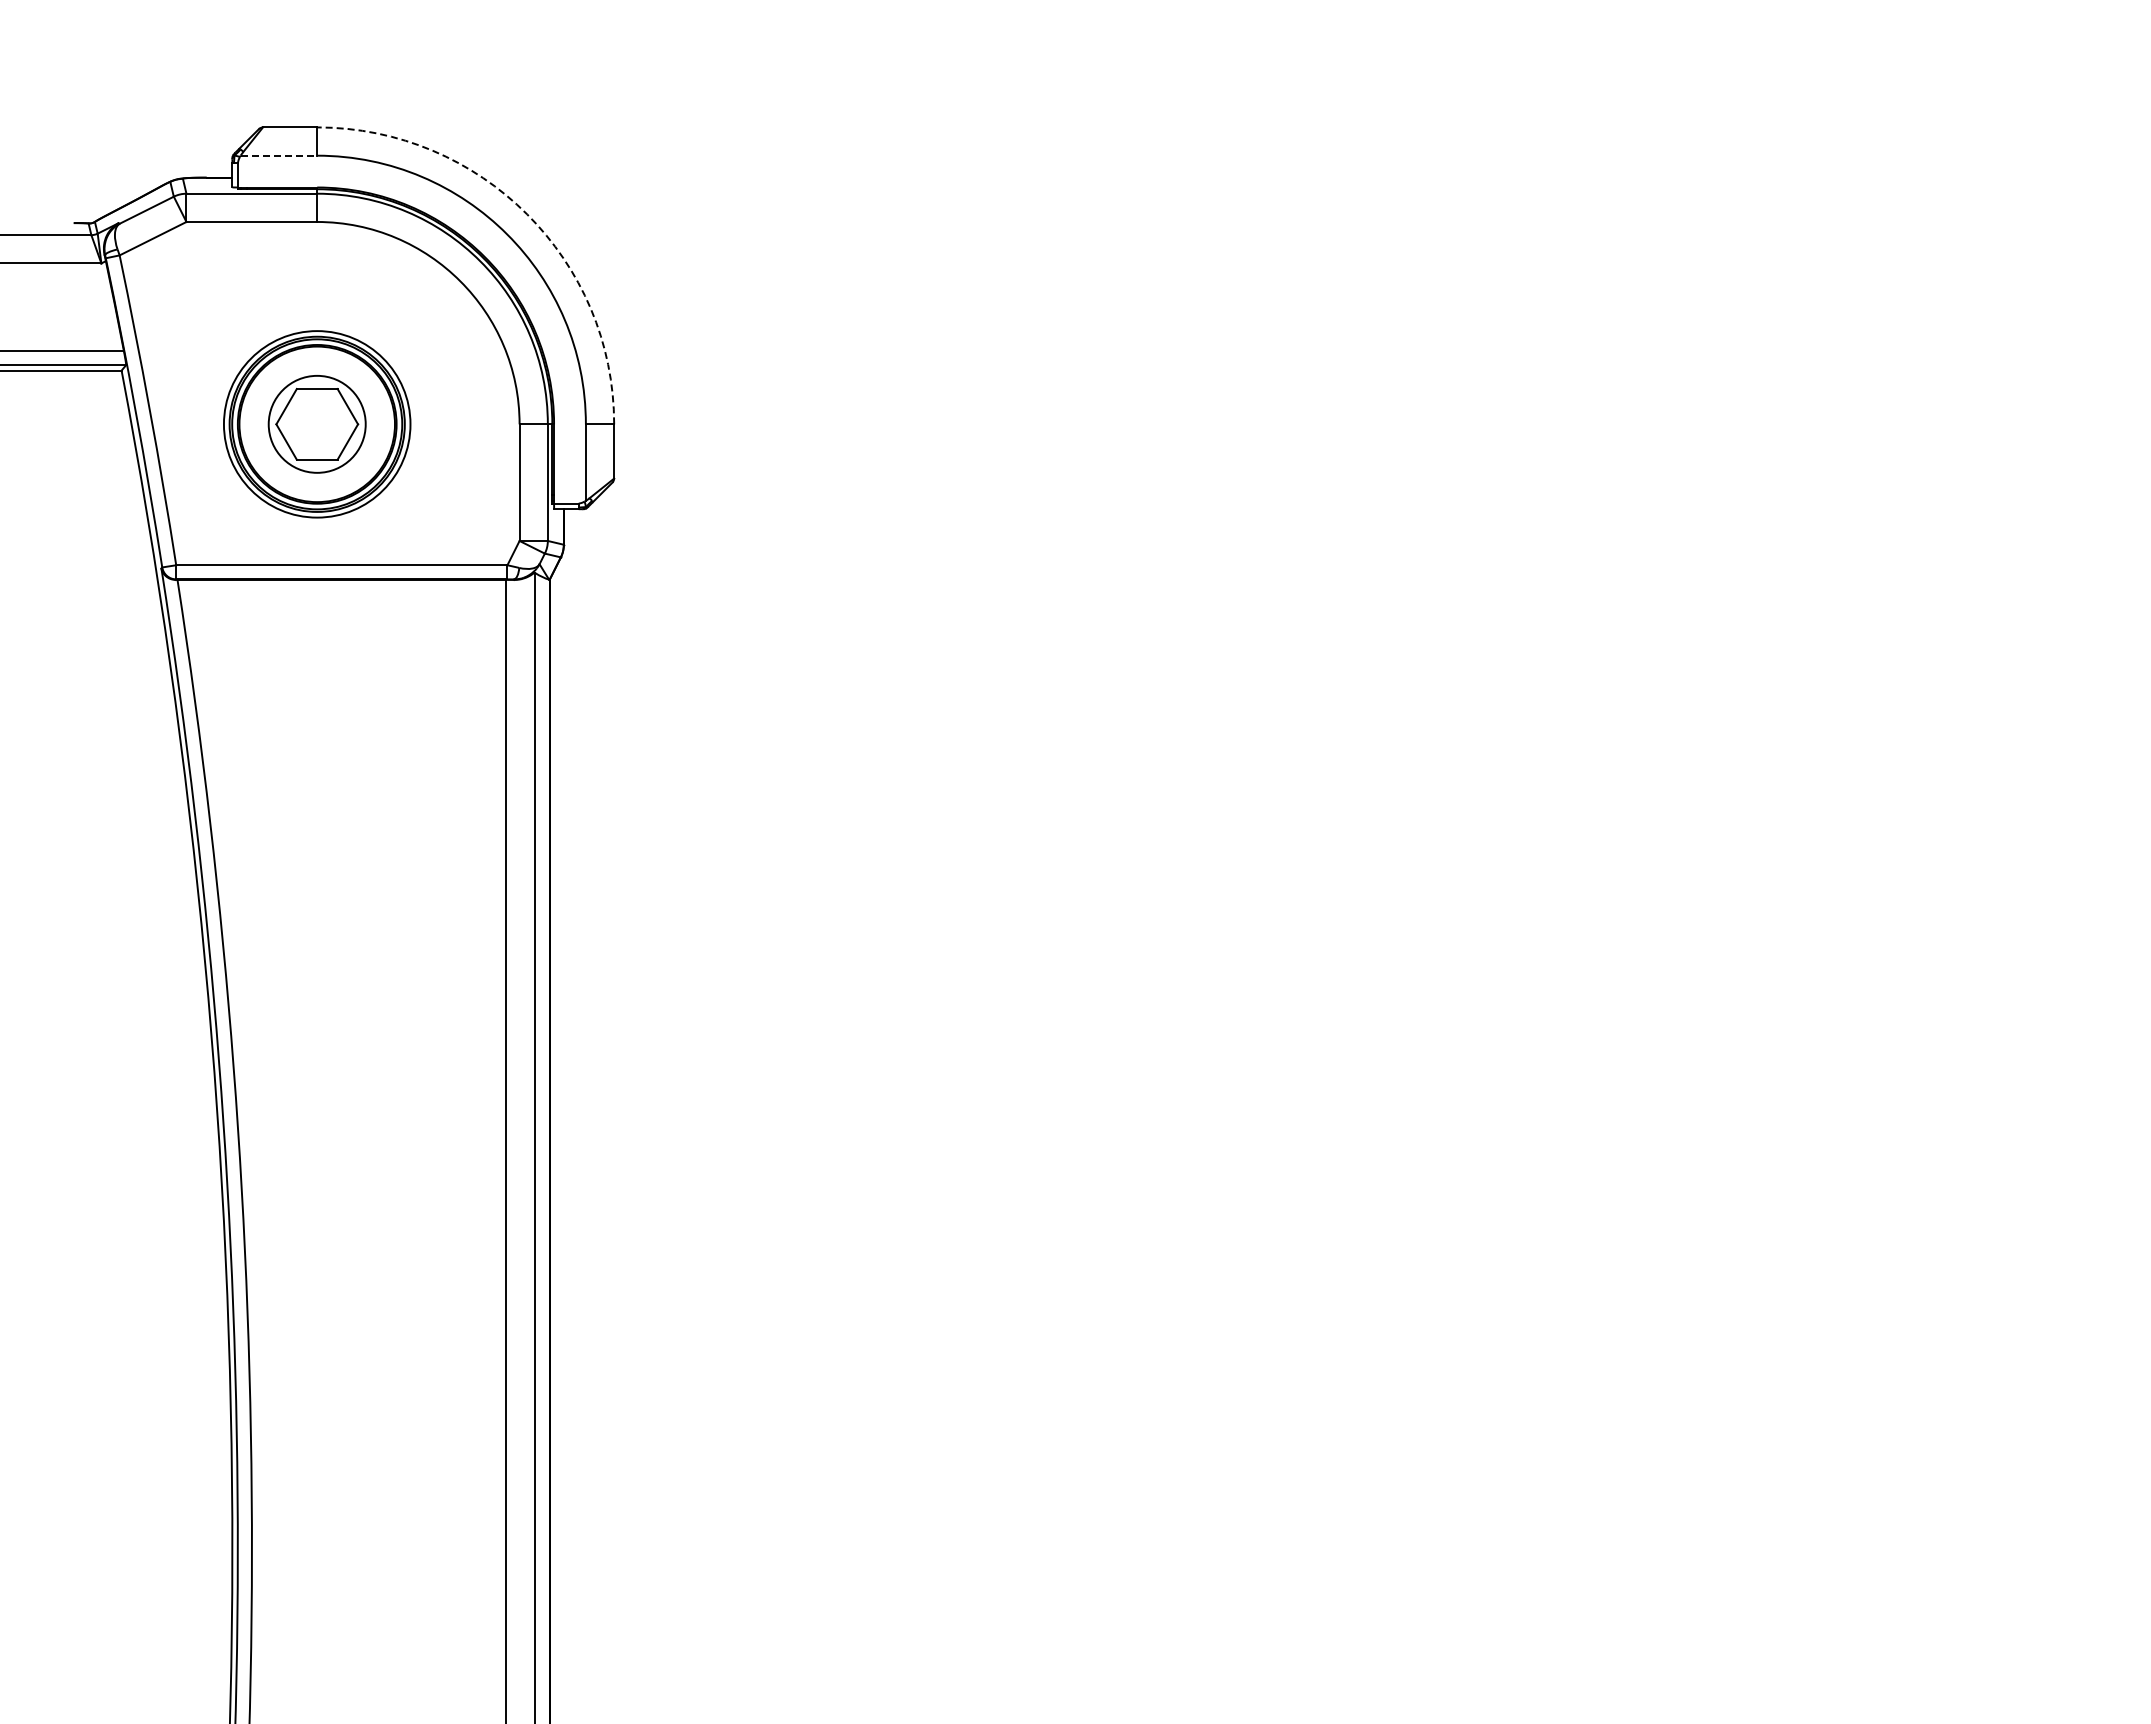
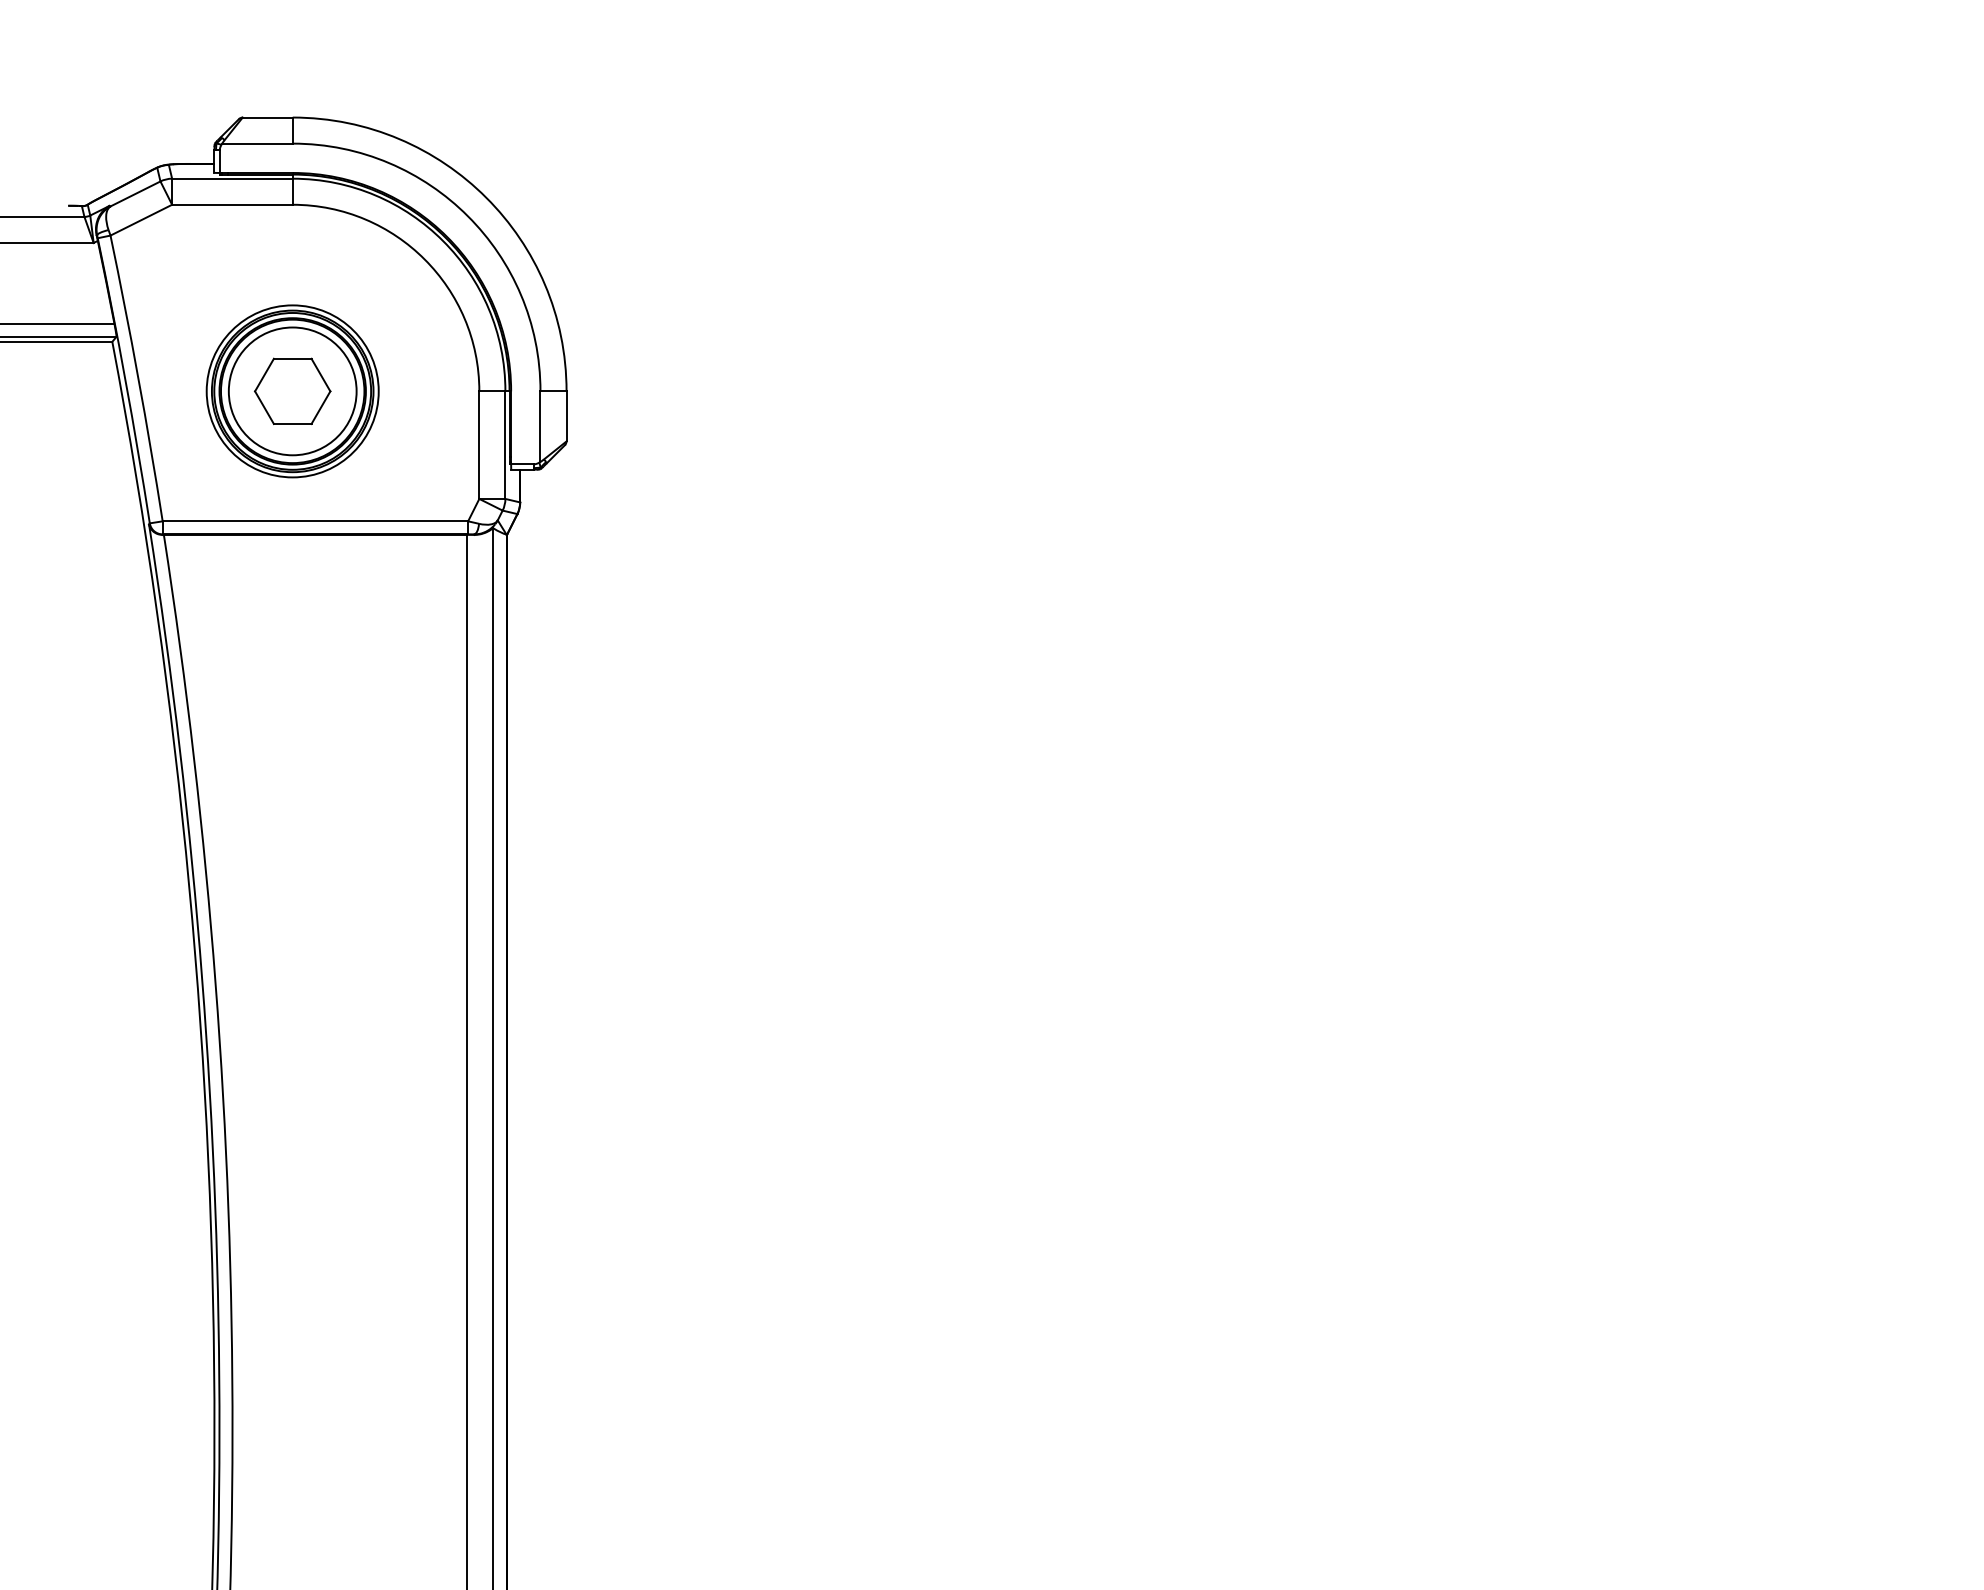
line: (279, 155) -> (257, 143), dashed -> solid
arc: (527, 214) -> (486, 197), dashed -> solid
circle: (316, 424) -> (292, 391), size x1.43

